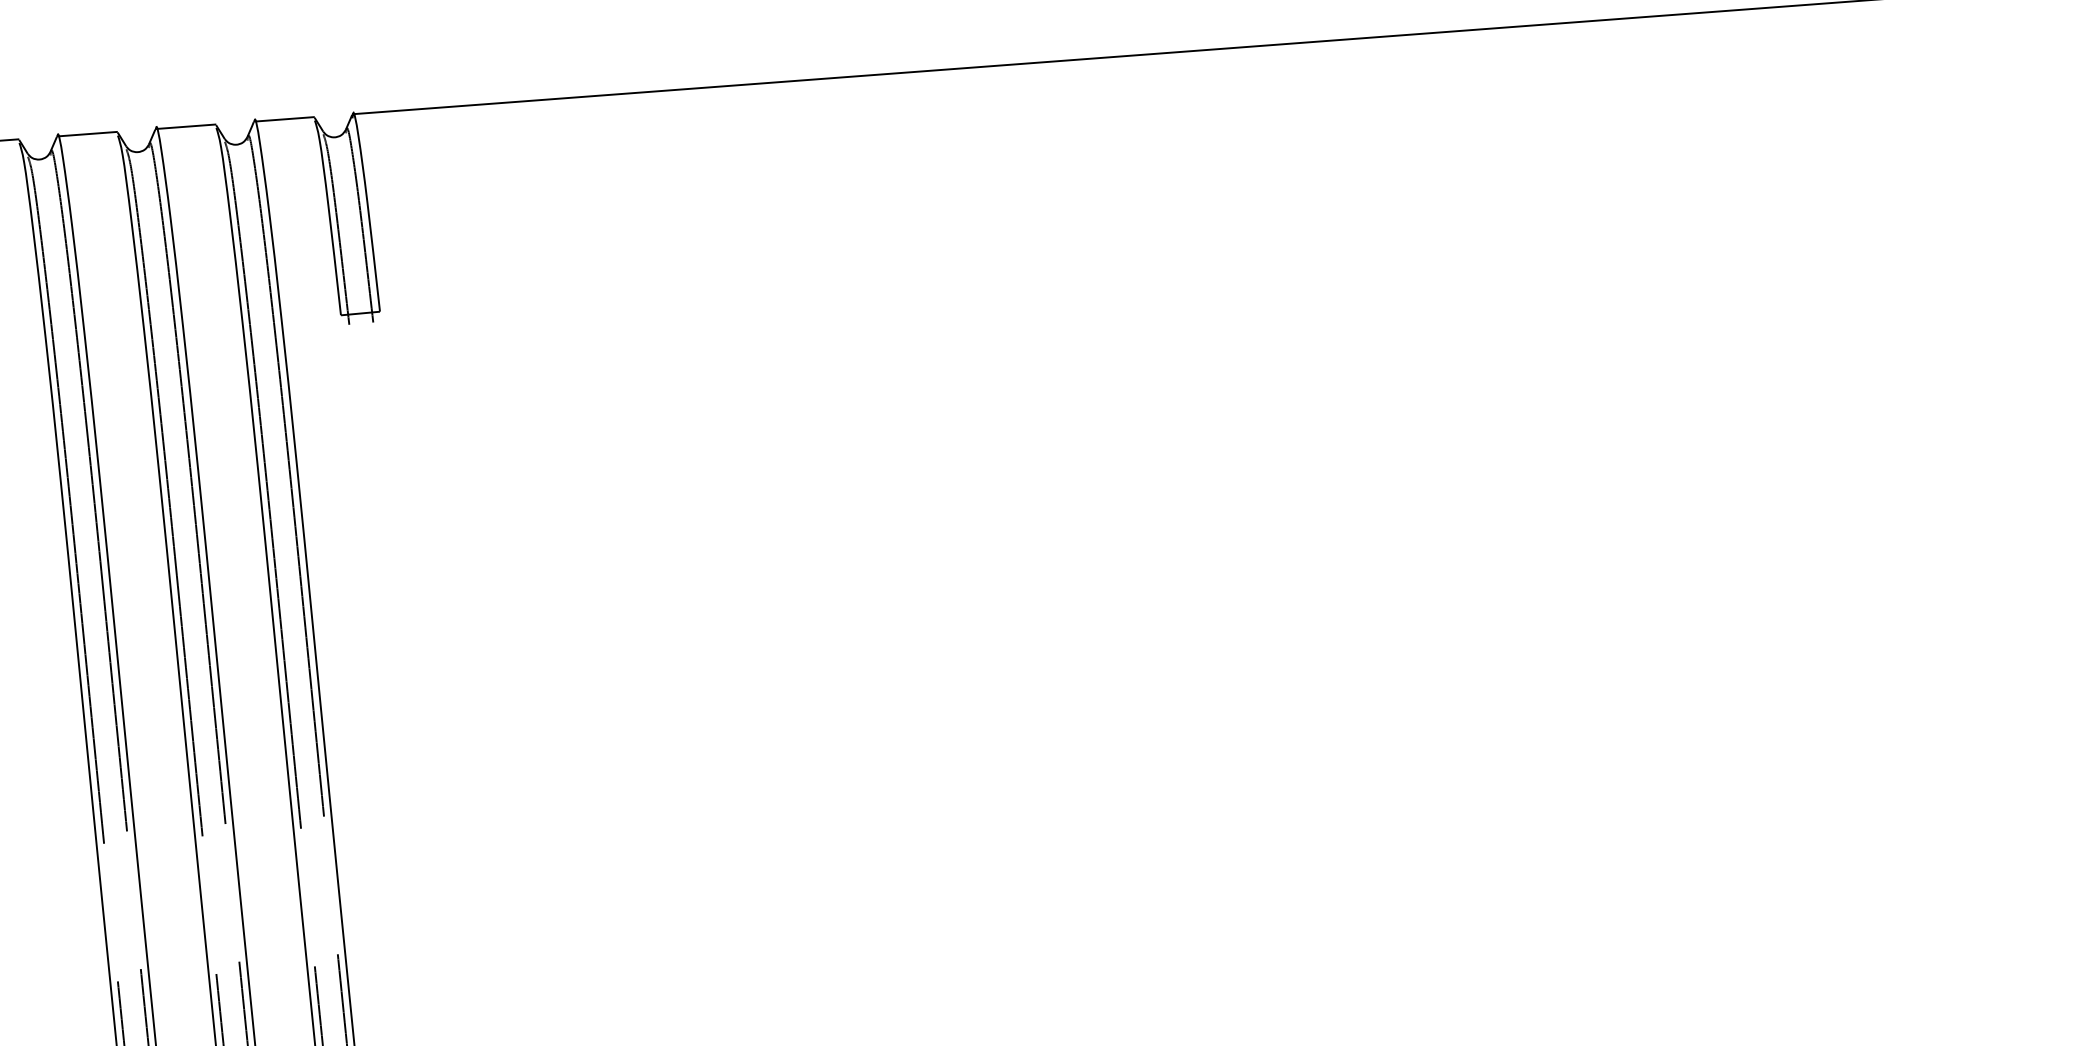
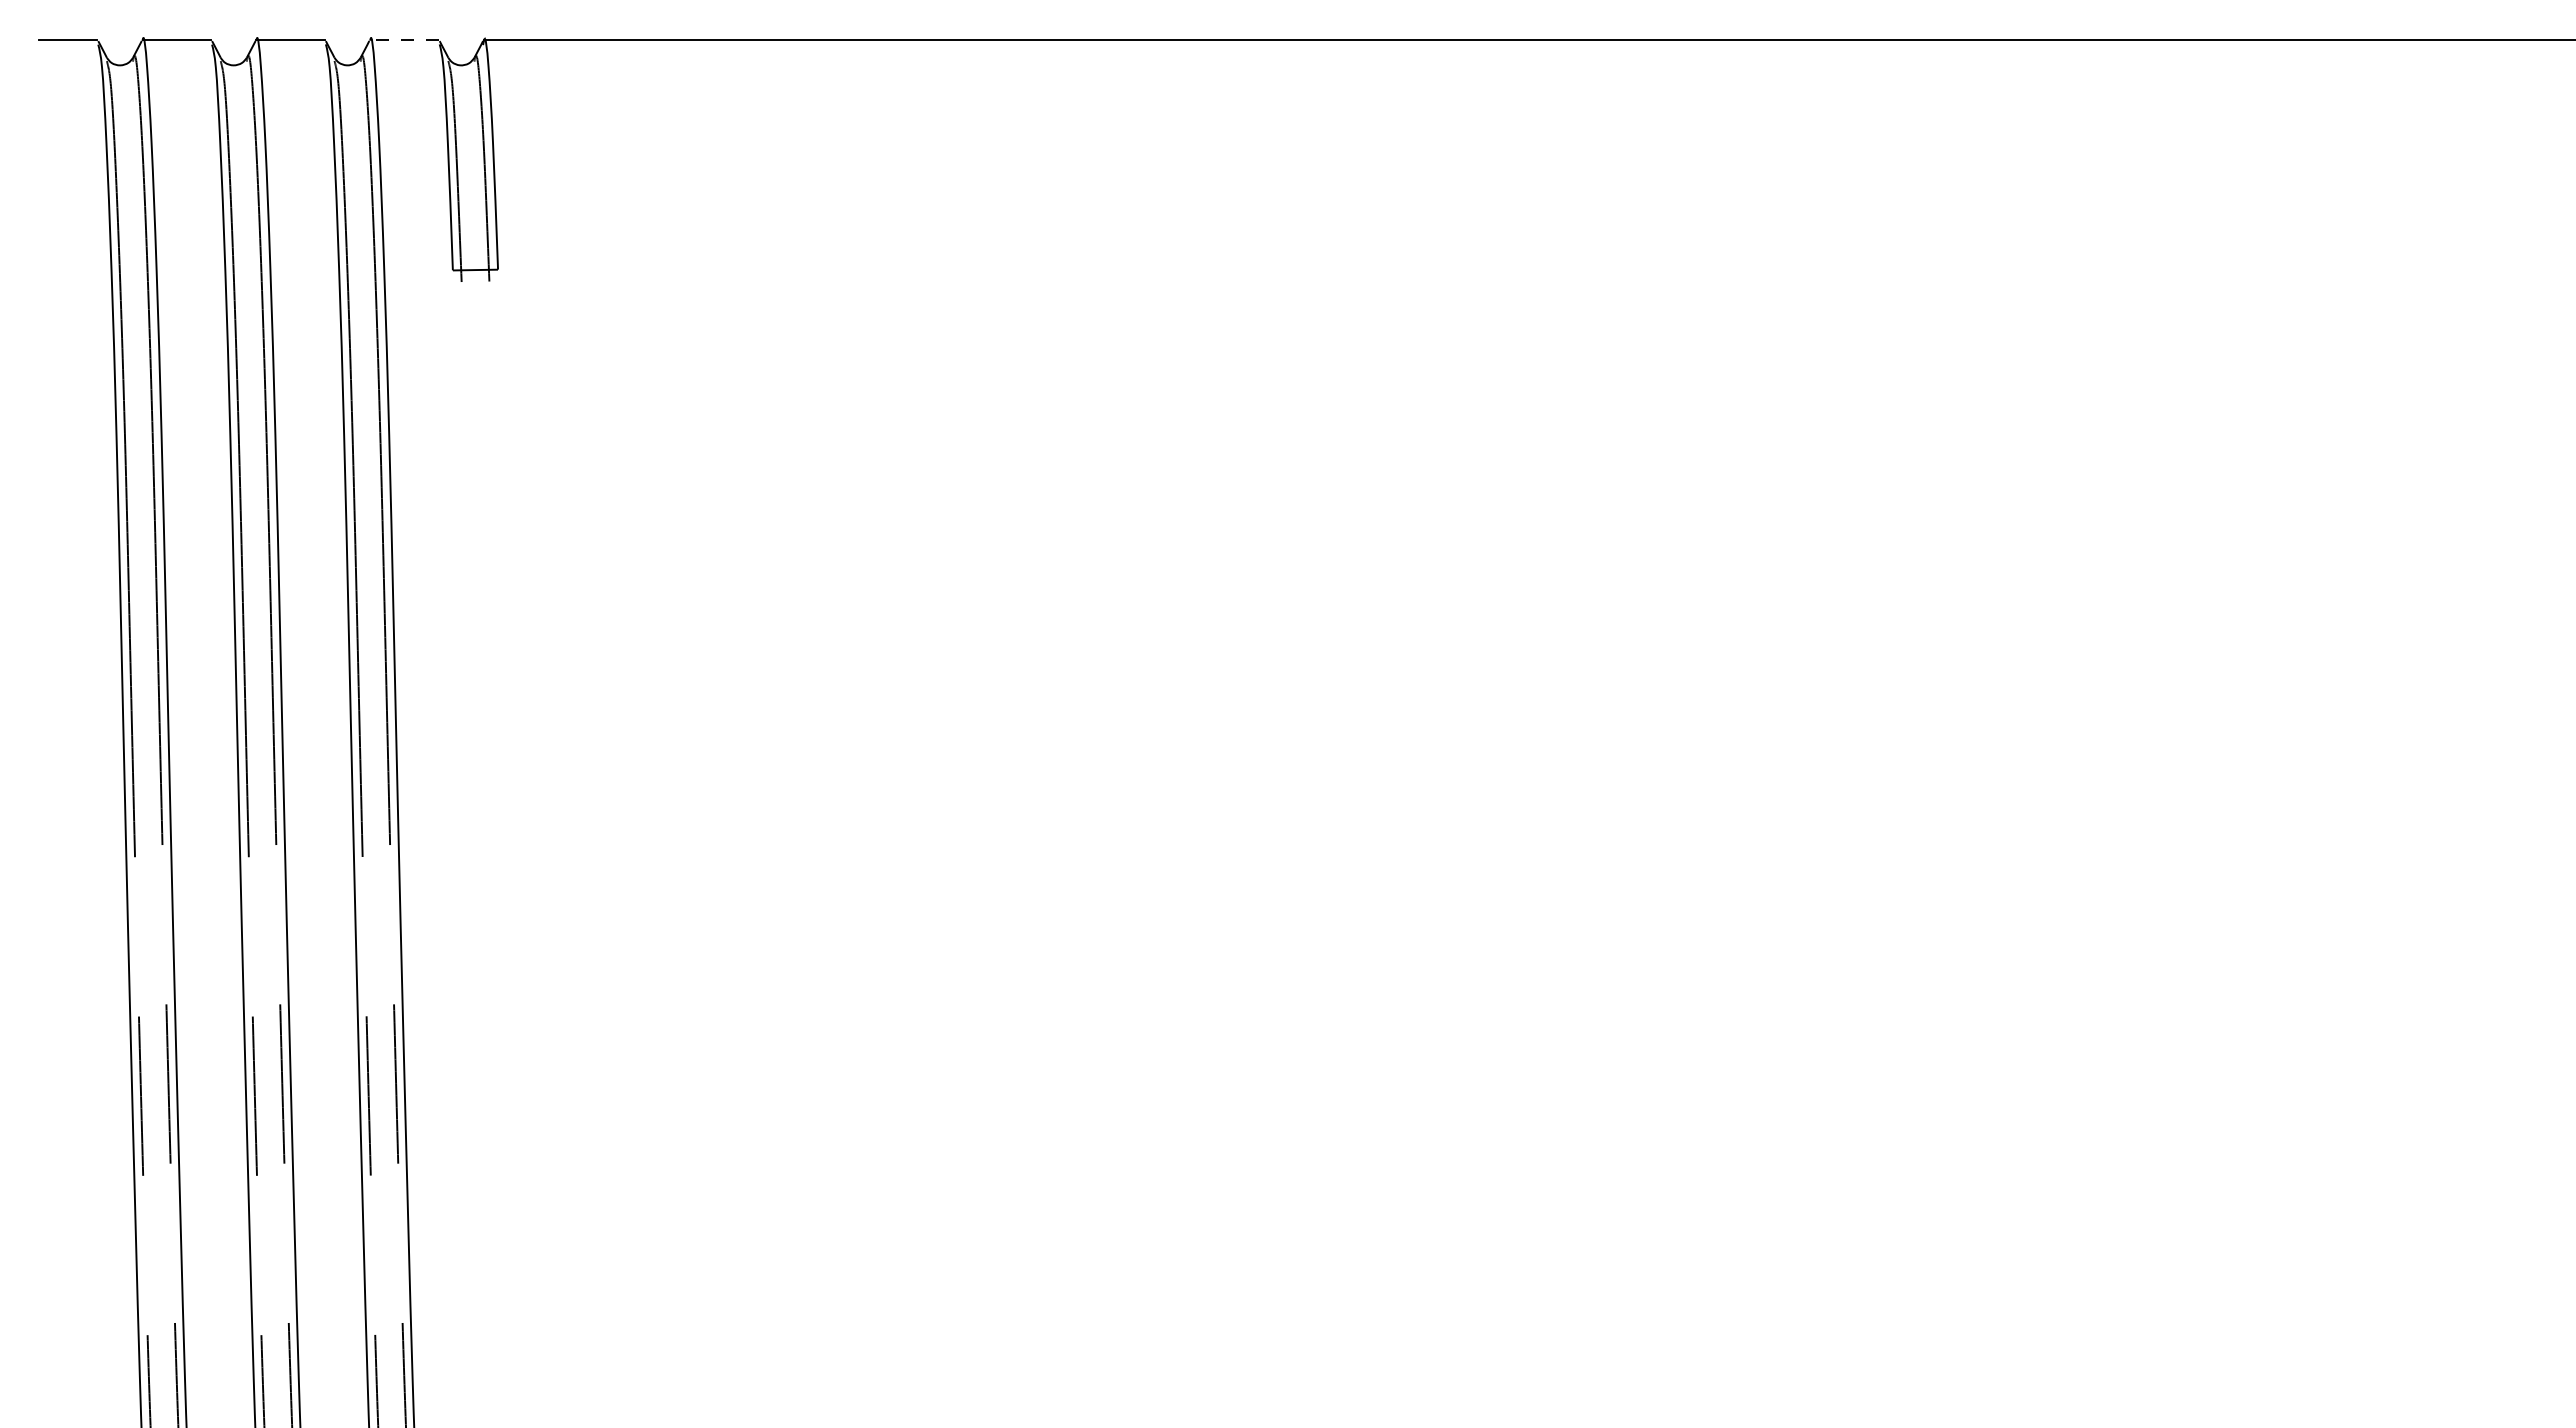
line: (284, 119) -> (404, 40), solid -> dashed

